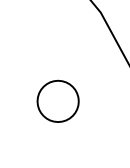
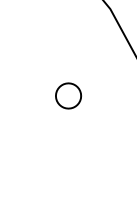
part: (58, 100) -> (68, 95), size x0.62

